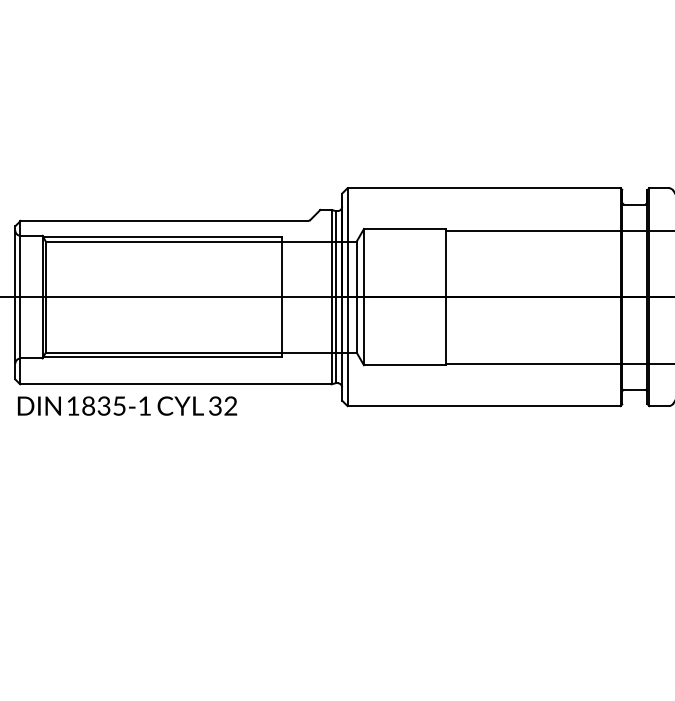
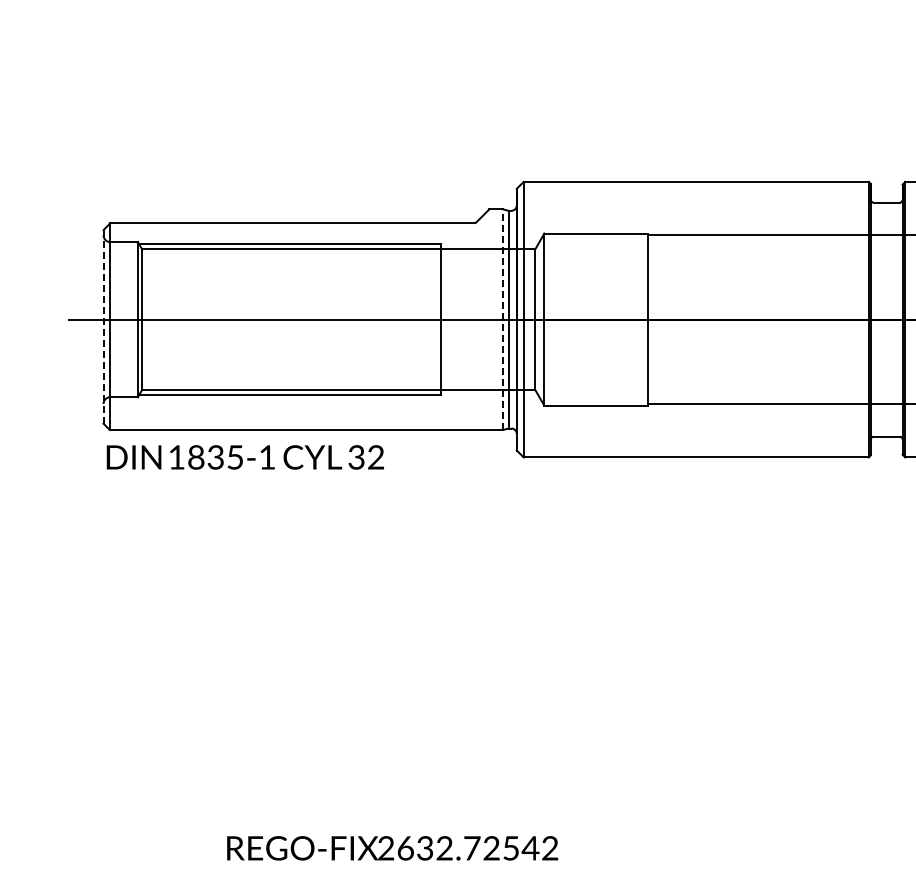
line: (331, 297) -> (503, 319), solid -> dashed
line: (15, 302) -> (103, 326), solid -> dashed

